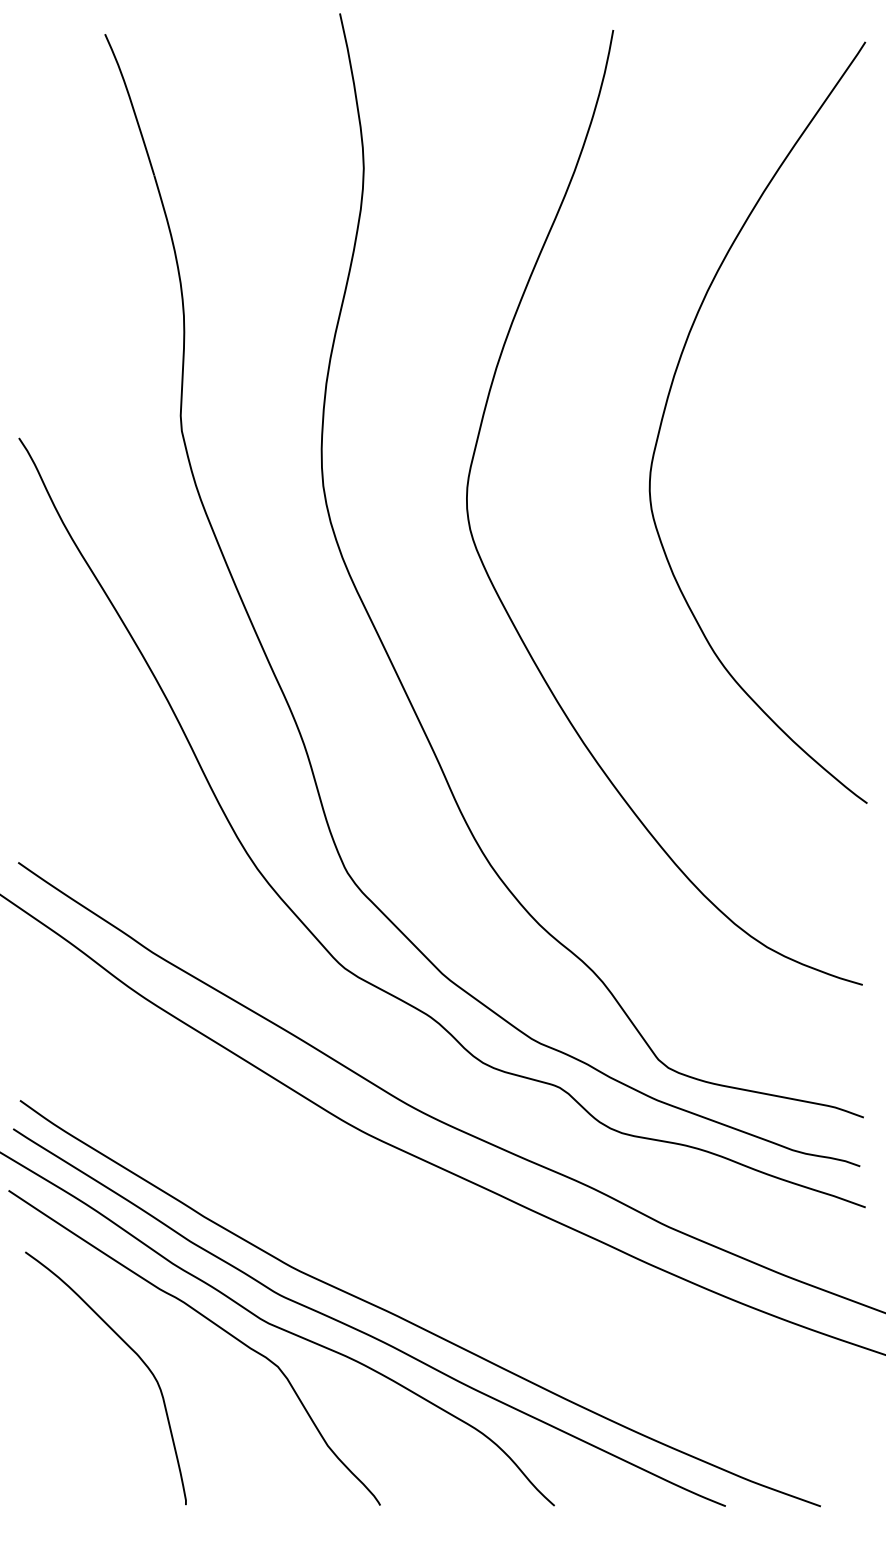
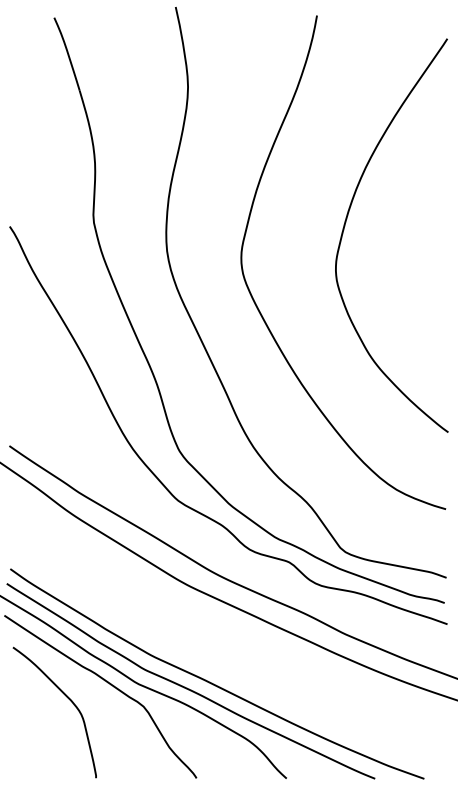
curve: (672, 391) -> (347, 219), moved

